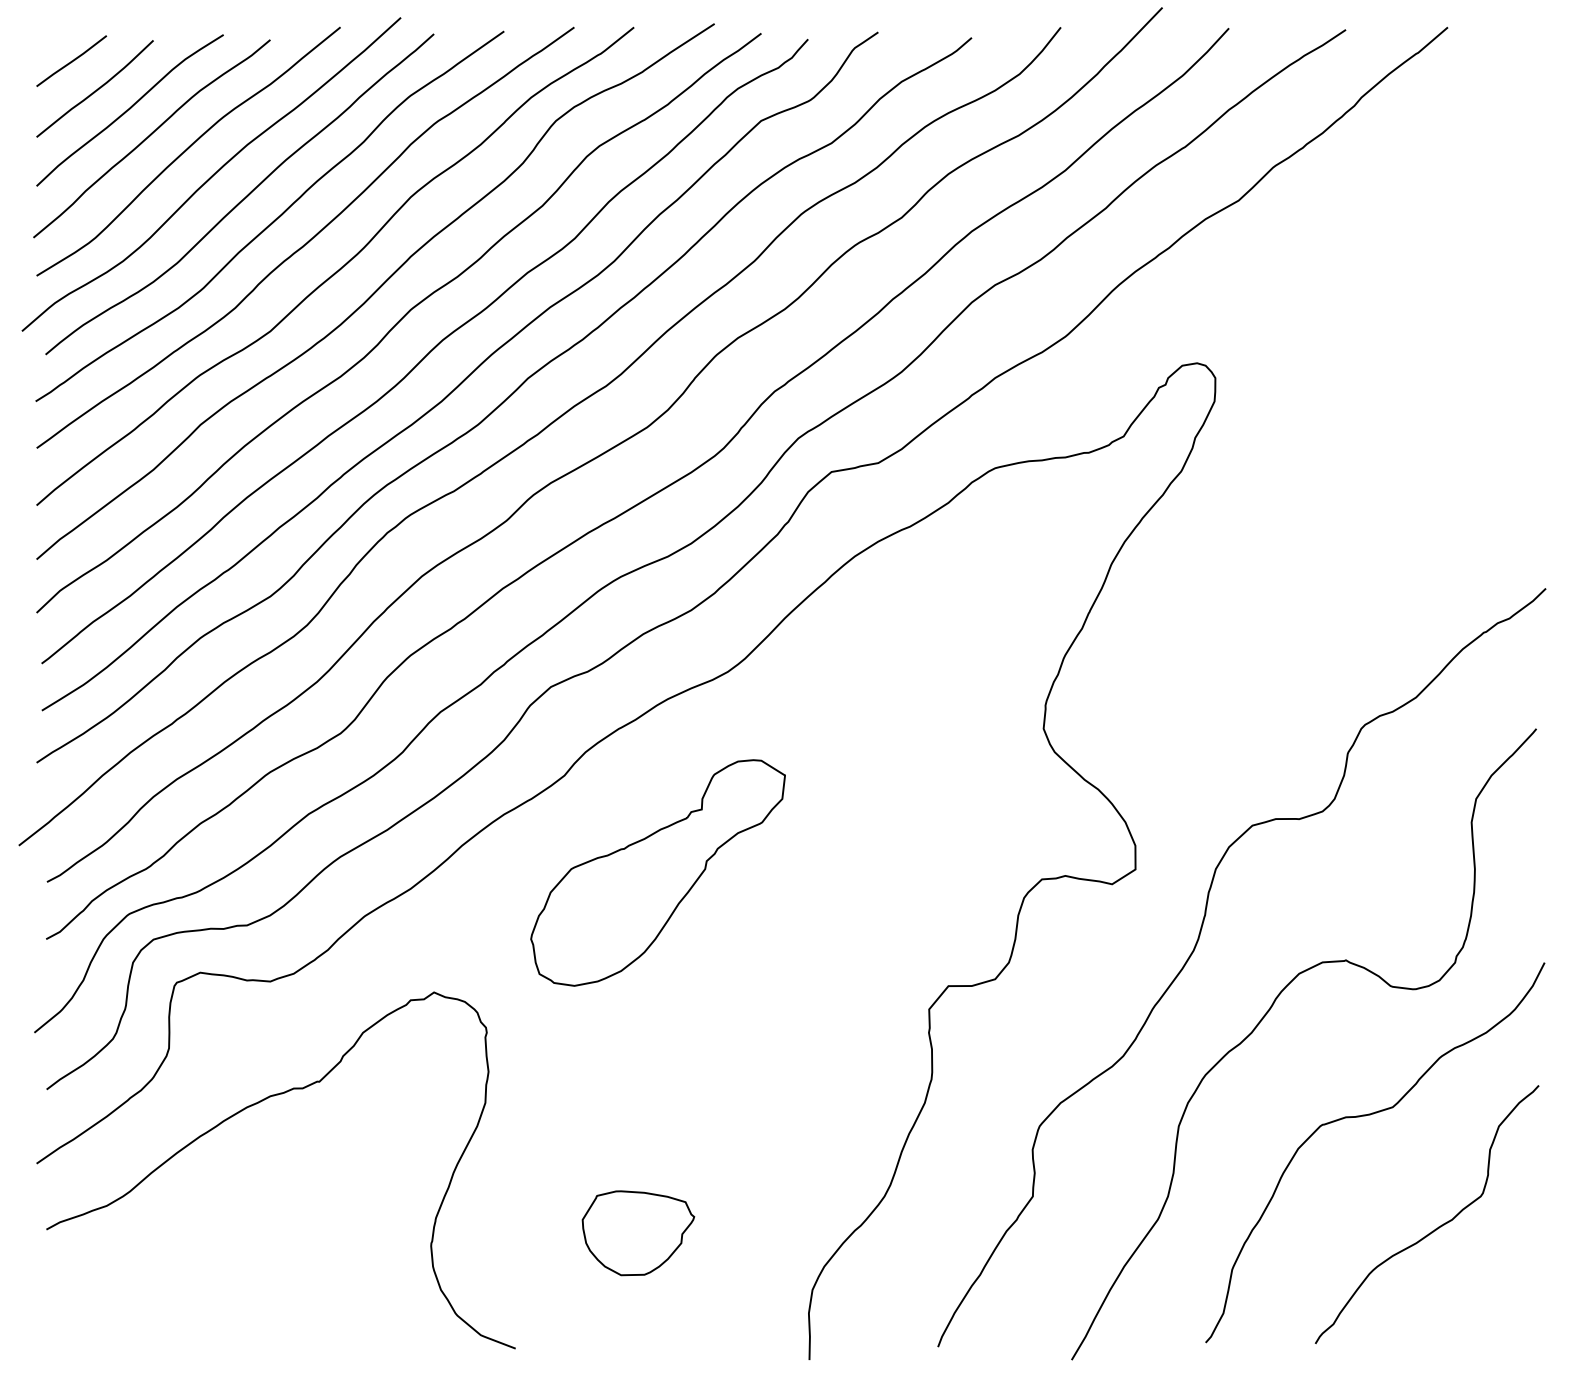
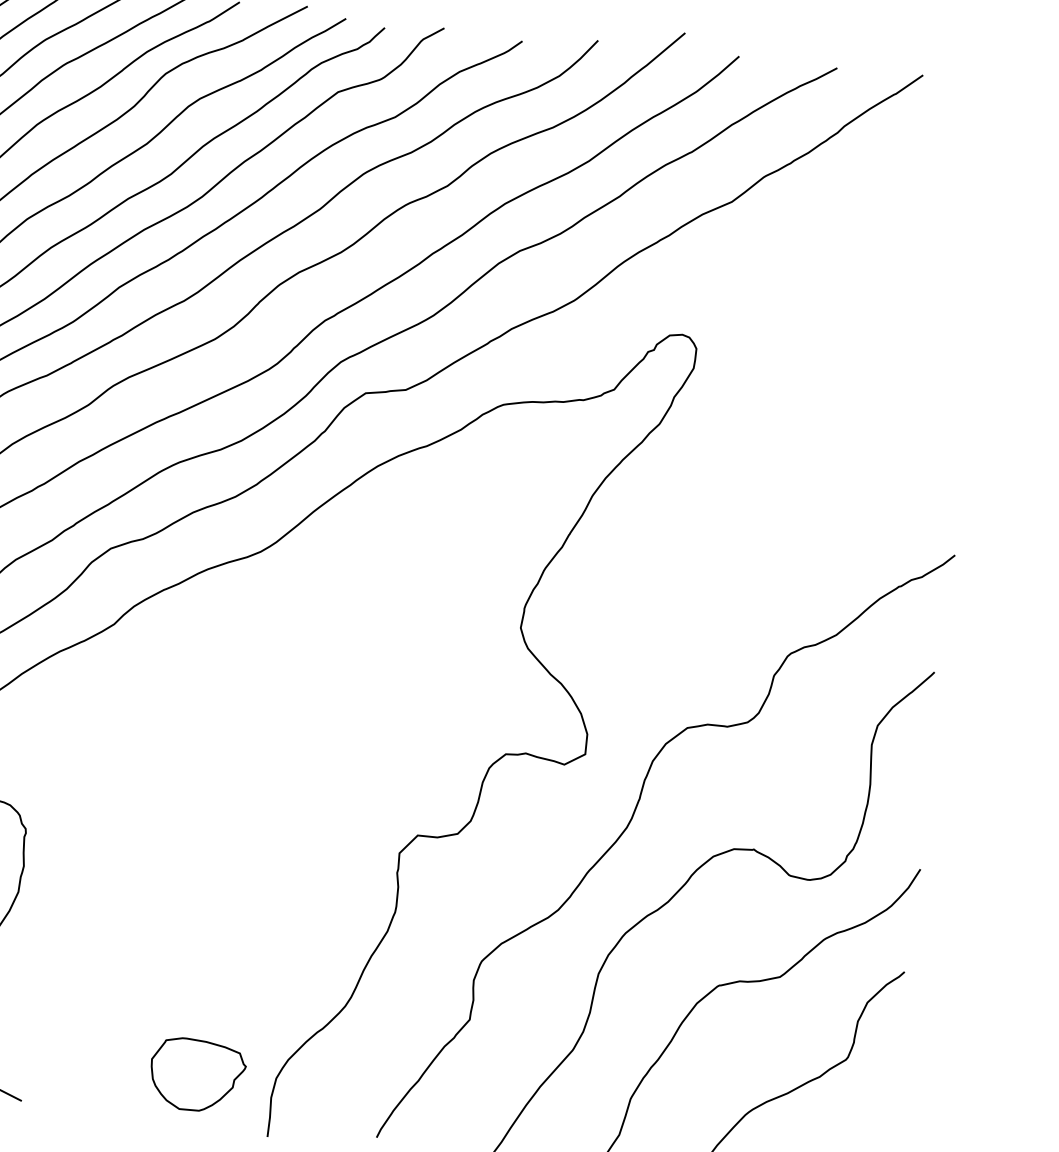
part: (657, 872) -> (183, 713), removed
part: (638, 1233) -> (197, 1075), moved

